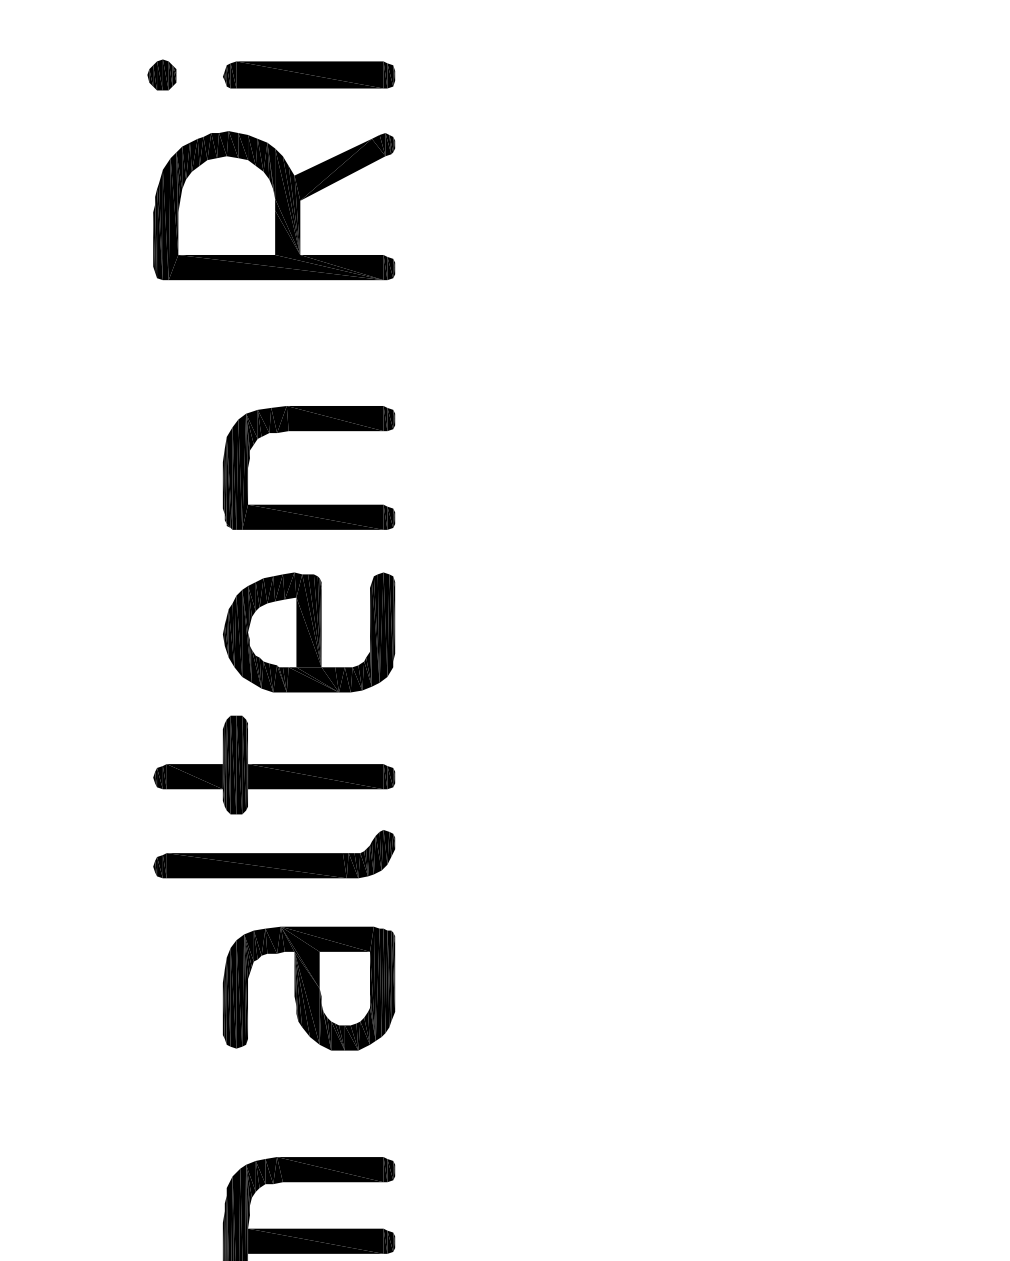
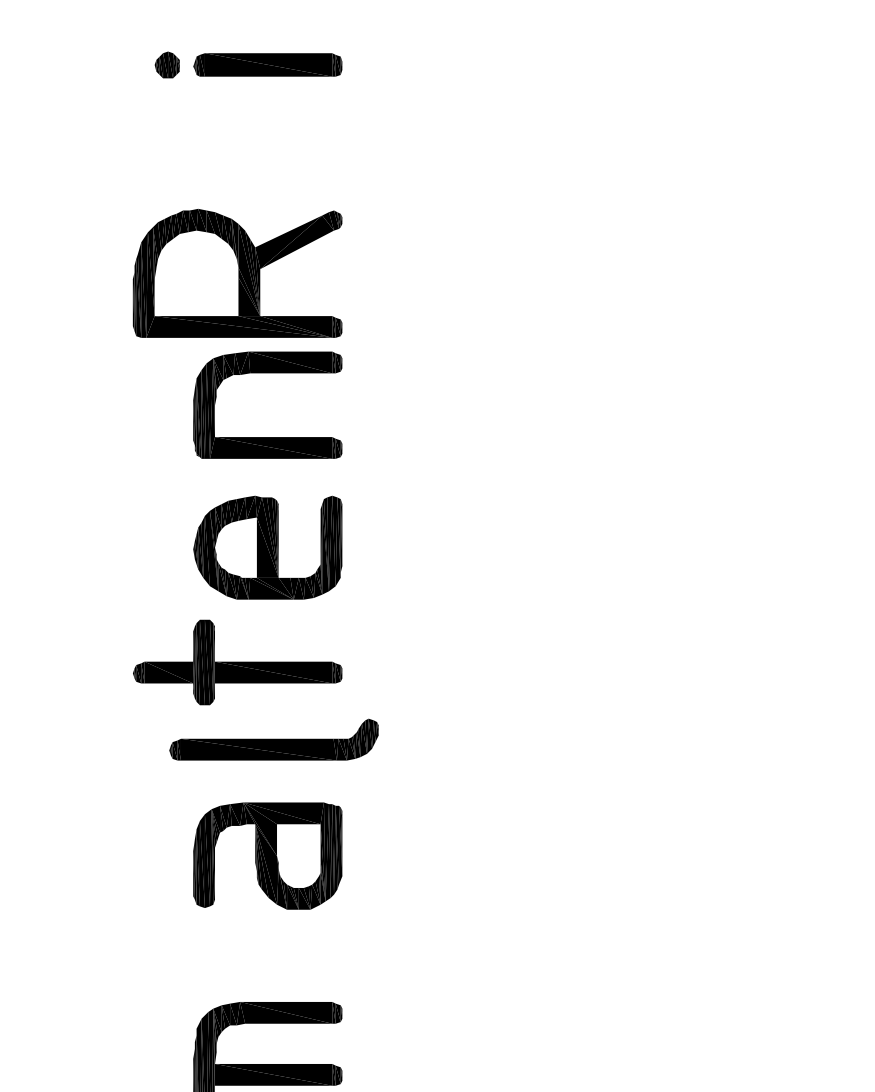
part: (161, 74) -> (166, 64), moved
part: (274, 205) -> (237, 273), moved
part: (274, 854) -> (274, 739), moved

